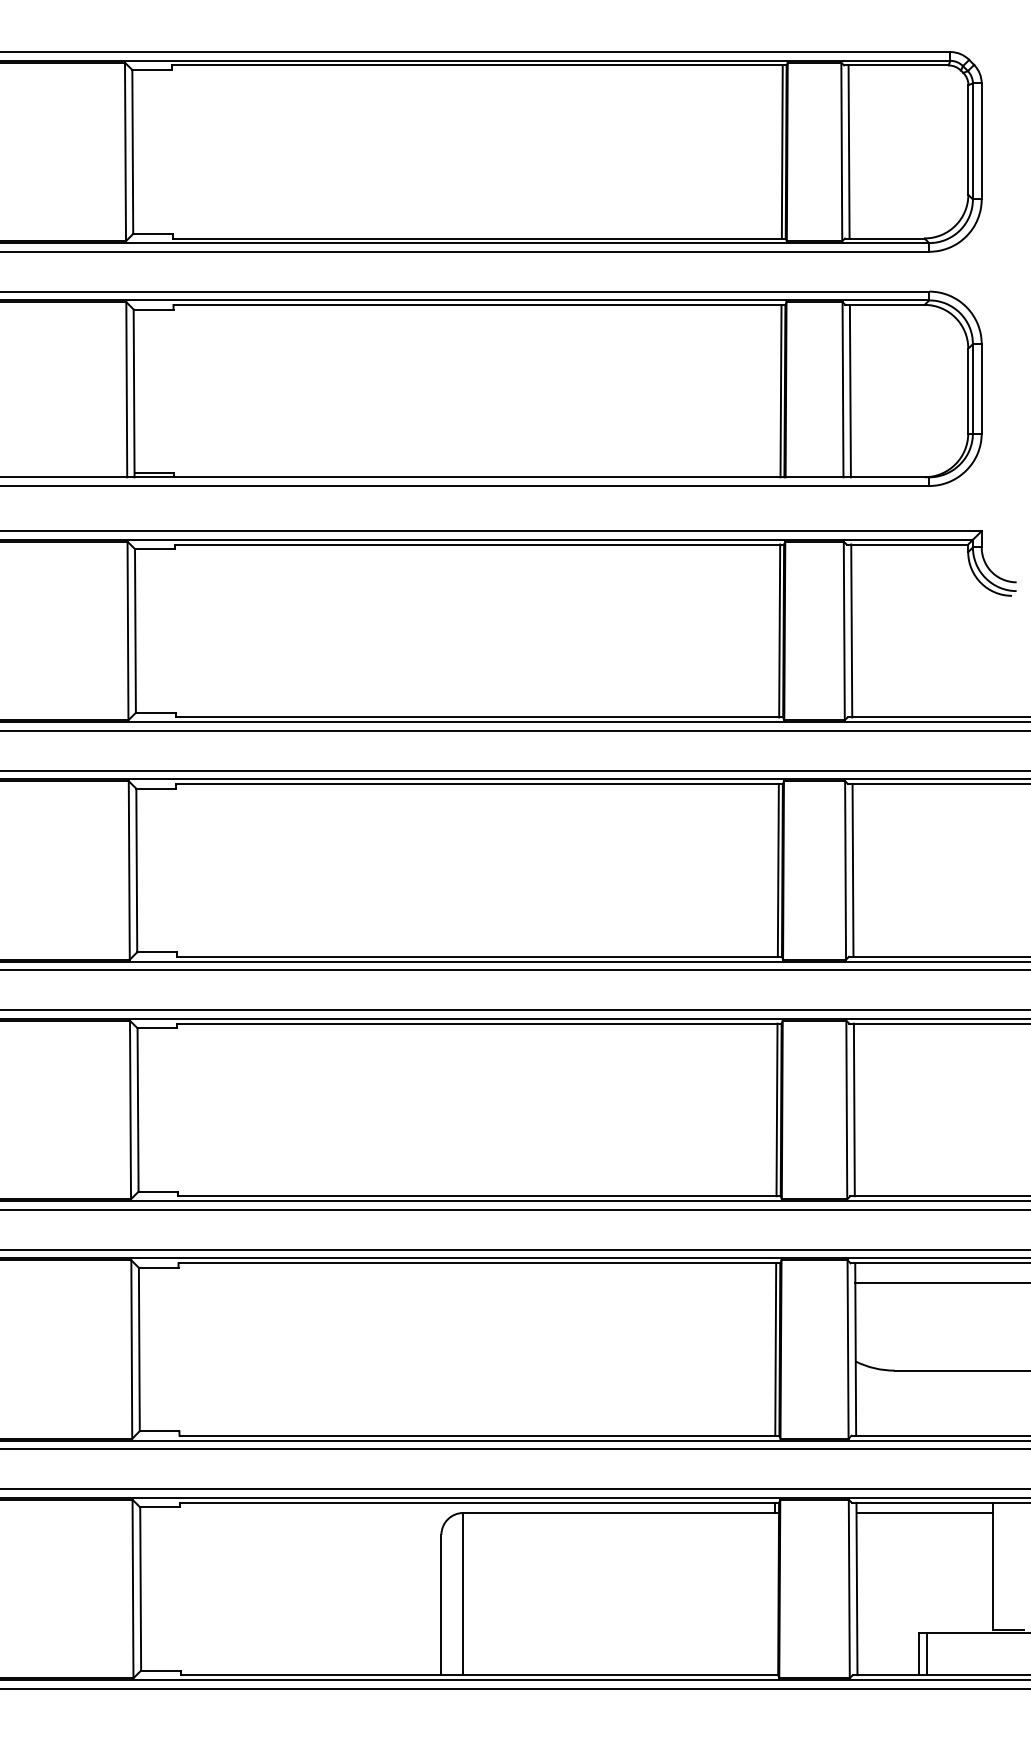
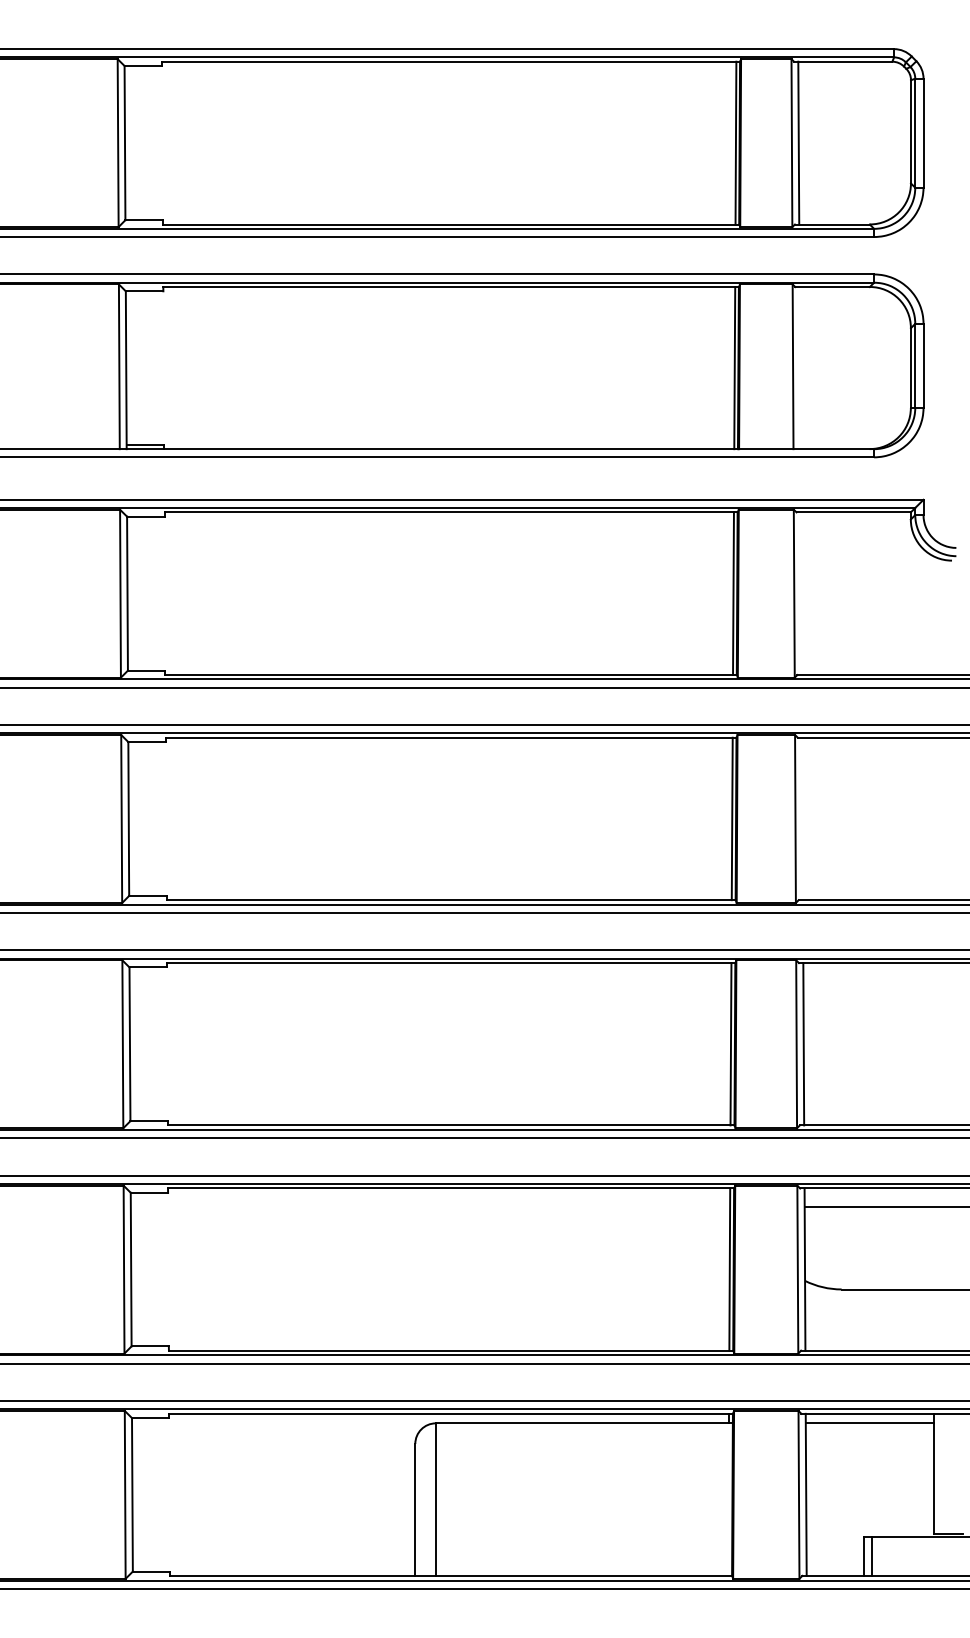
line: (849, 391) -> (799, 368), removed
line: (850, 630) -> (800, 593), removed
line: (853, 869) -> (802, 818), removed

